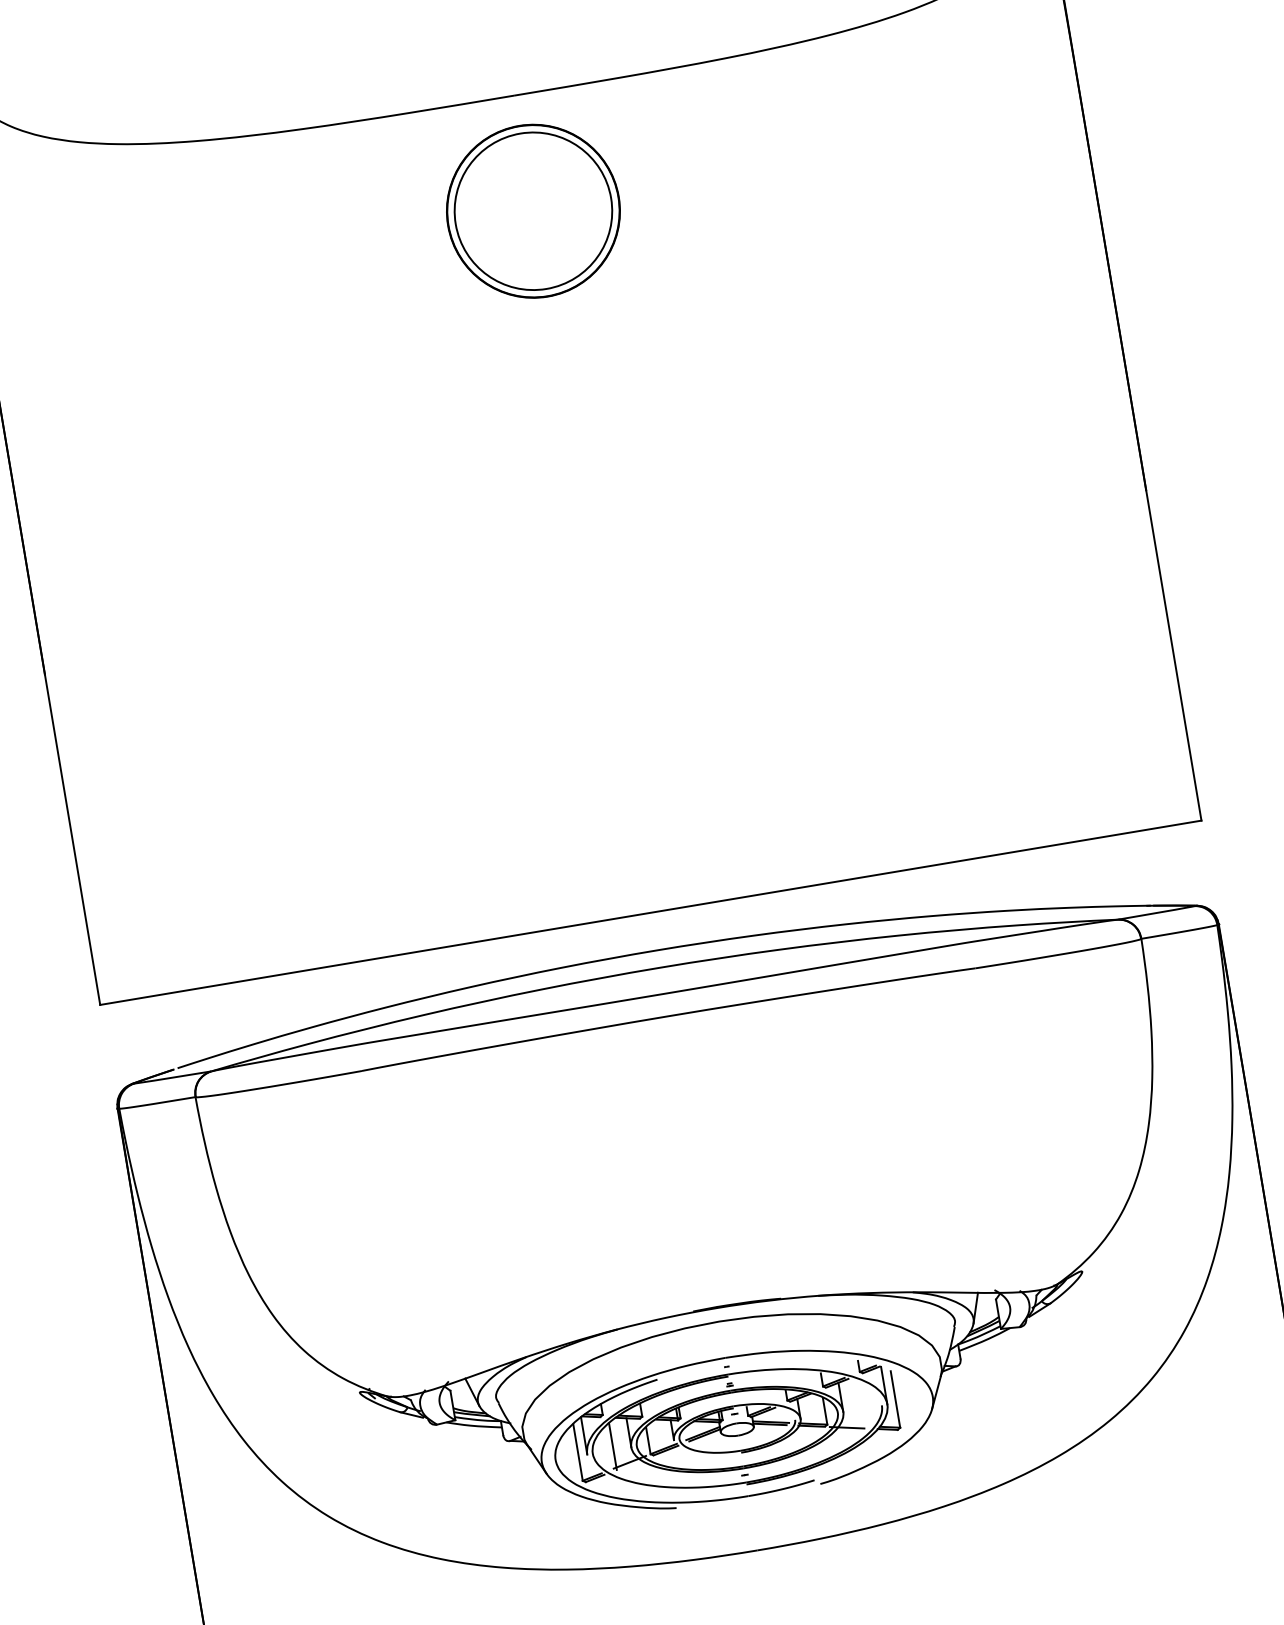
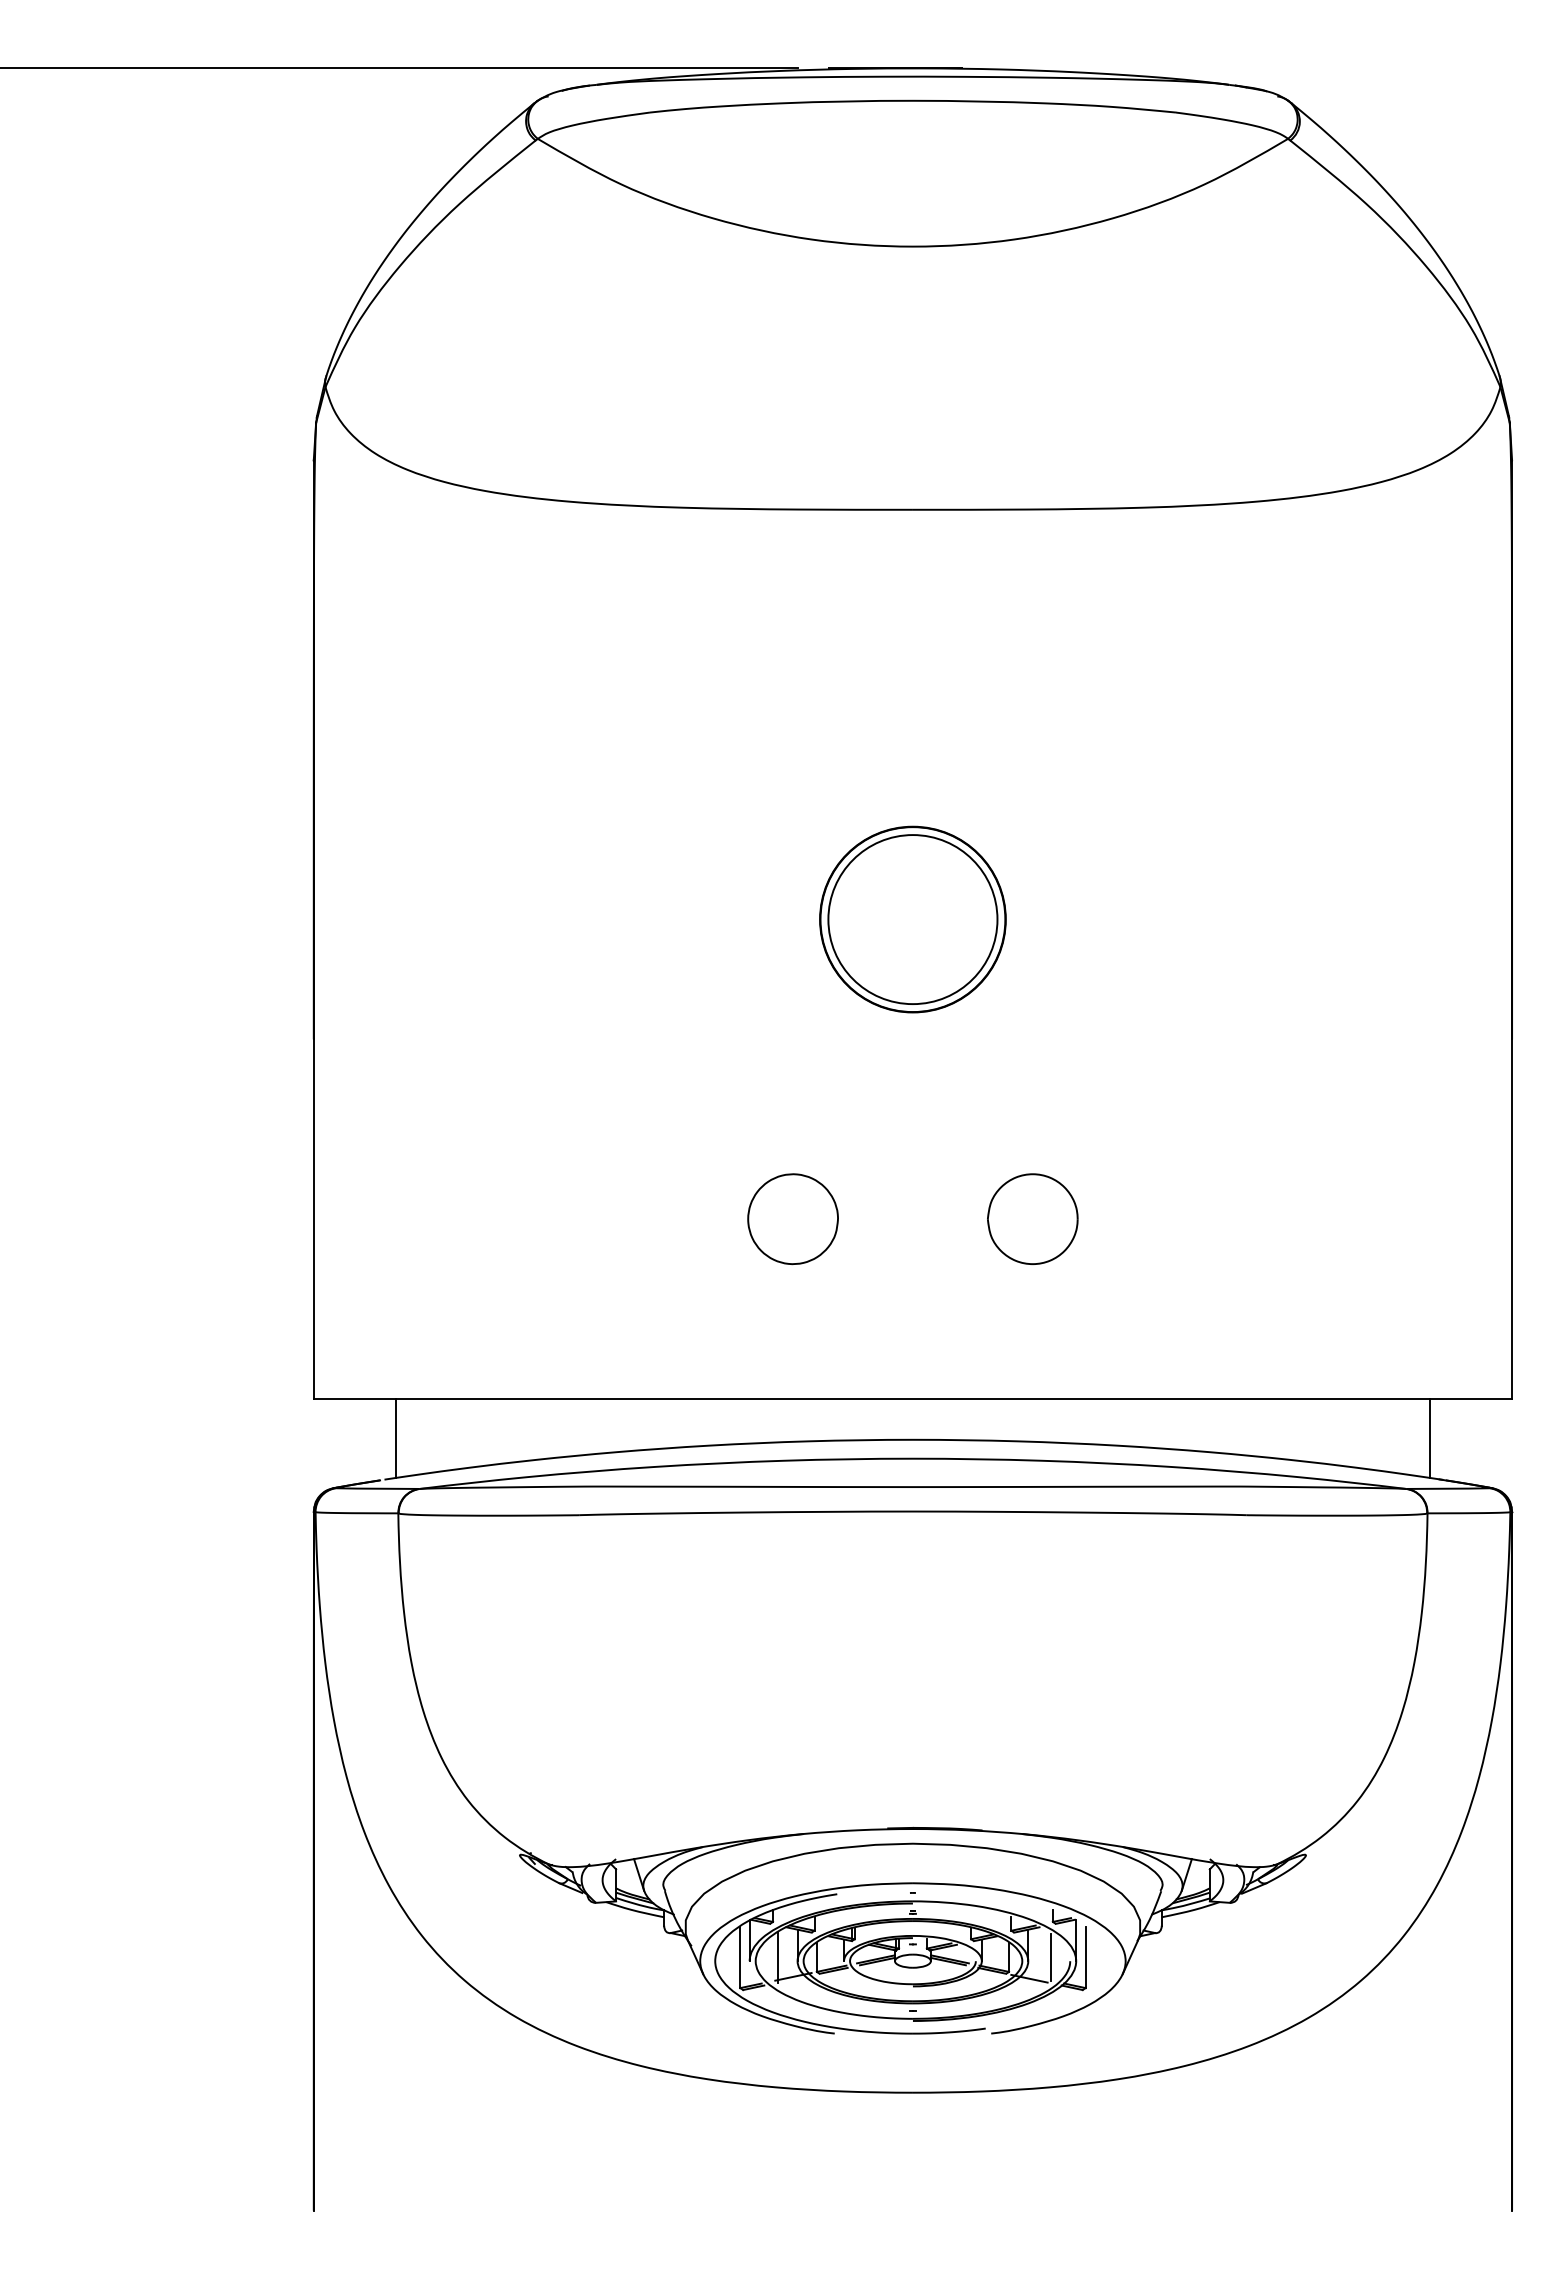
part: (533, 211) -> (912, 919), moved
part: (732, 728) -> (1032, 1218), added
part: (512, 766) -> (792, 1219), added
line: (1131, 868) -> (1429, 1437), added
line: (182, 1027) -> (396, 1437), added
line: (863, 1404) -> (1050, 1956), added

